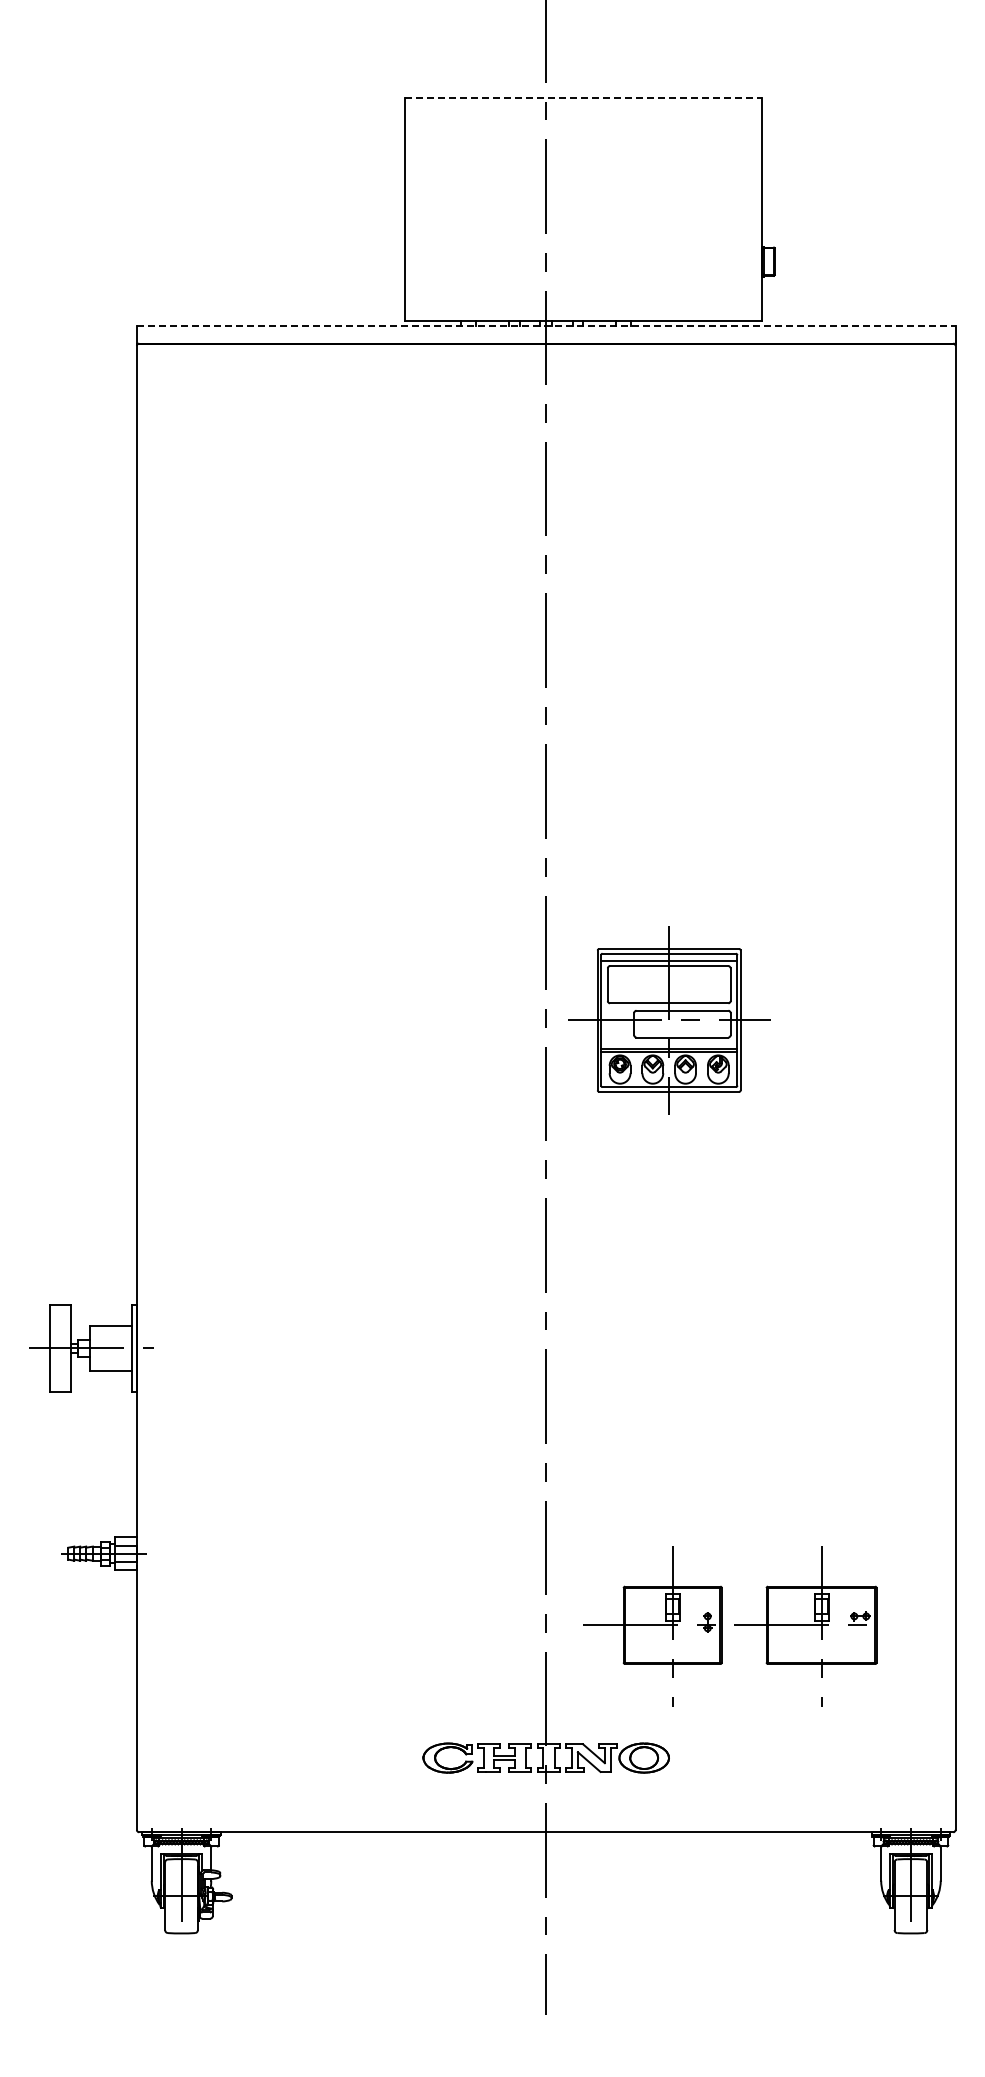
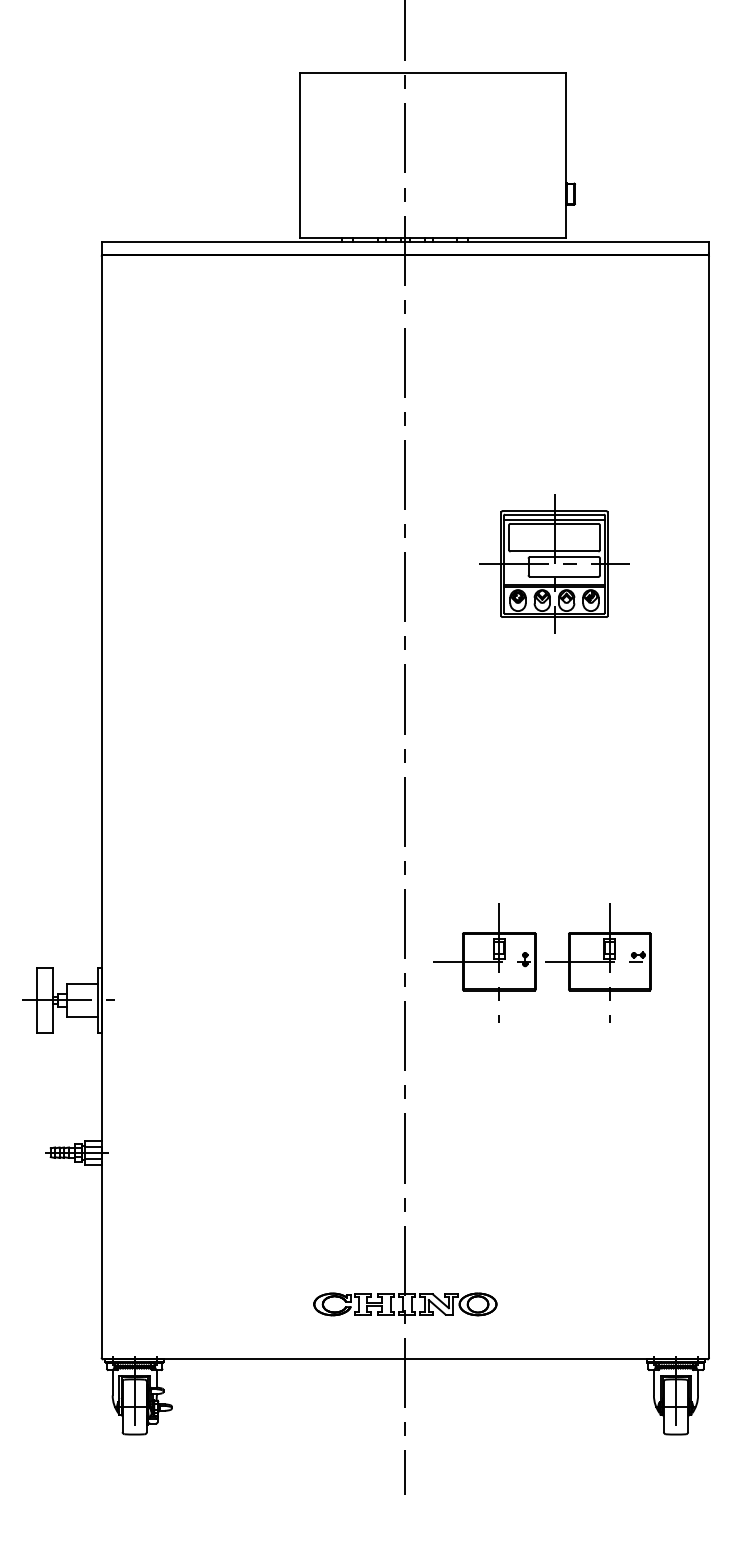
line: (583, 97) -> (433, 72), dashed -> solid
line: (546, 325) -> (405, 241), dashed -> solid
part: (669, 1020) -> (554, 564), moved
part: (730, 1626) -> (542, 962), moved

